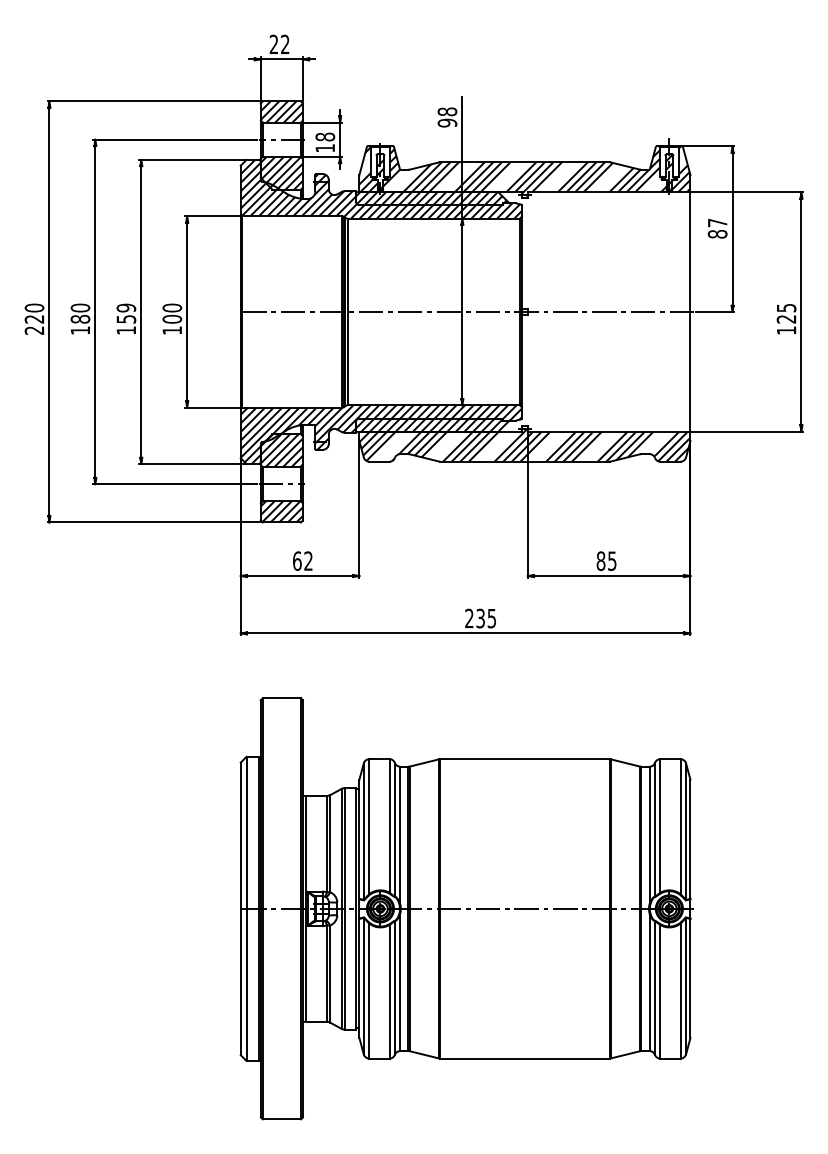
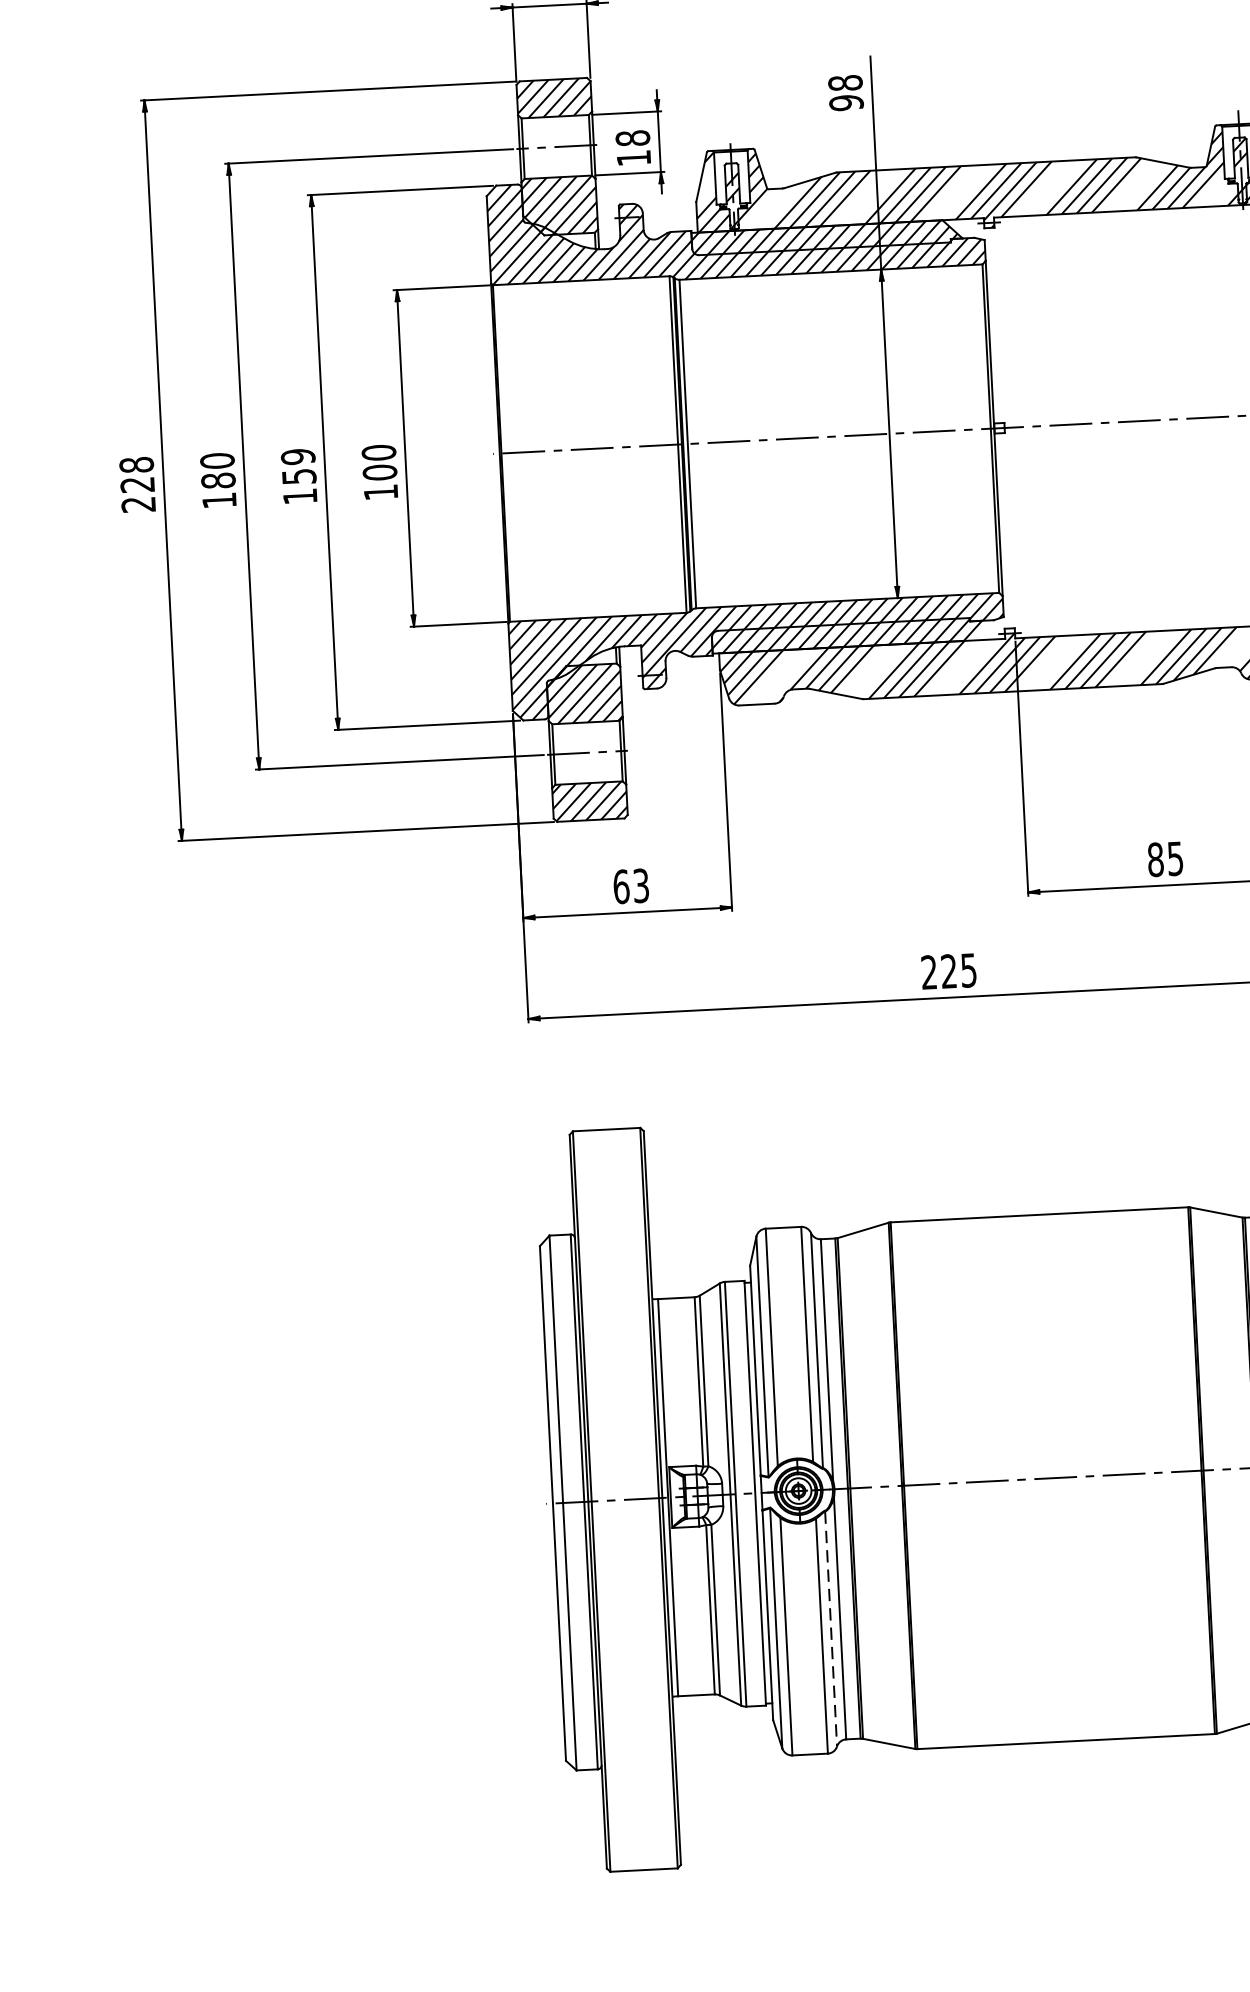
text: (34, 307) -> (136, 464), 220 -> 228
text: (308, 560) -> (641, 884), 62 -> 63
text: (480, 618) -> (948, 971), 235 -> 225
line: (394, 988) -> (830, 1629), solid -> dashed

